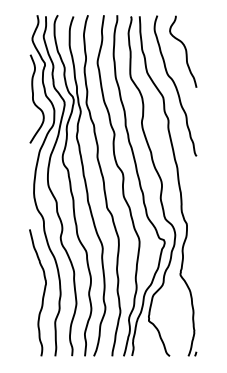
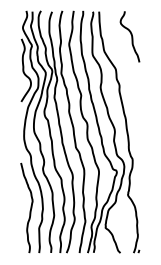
curve: (175, 86) -> (124, 61), removed

